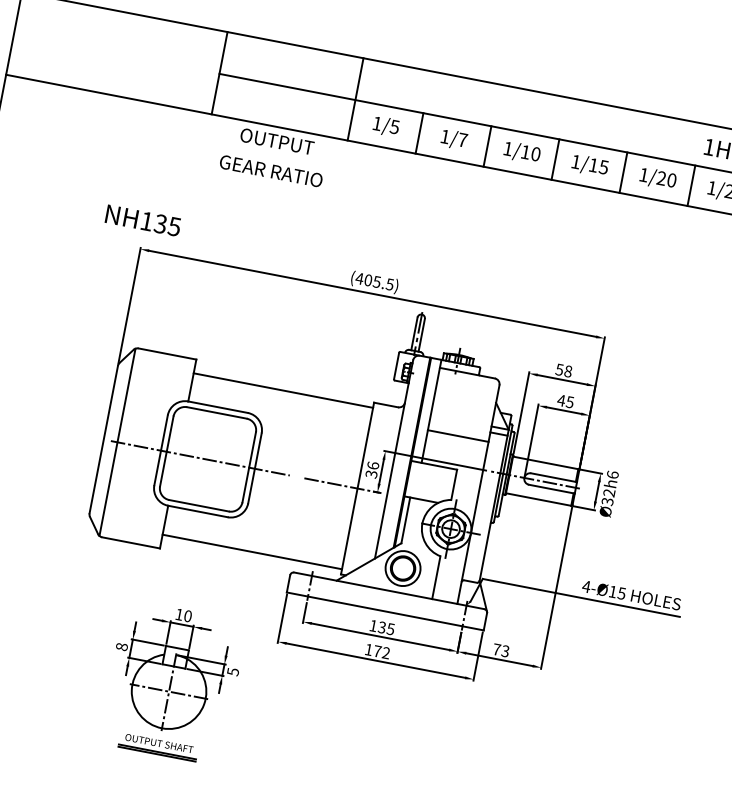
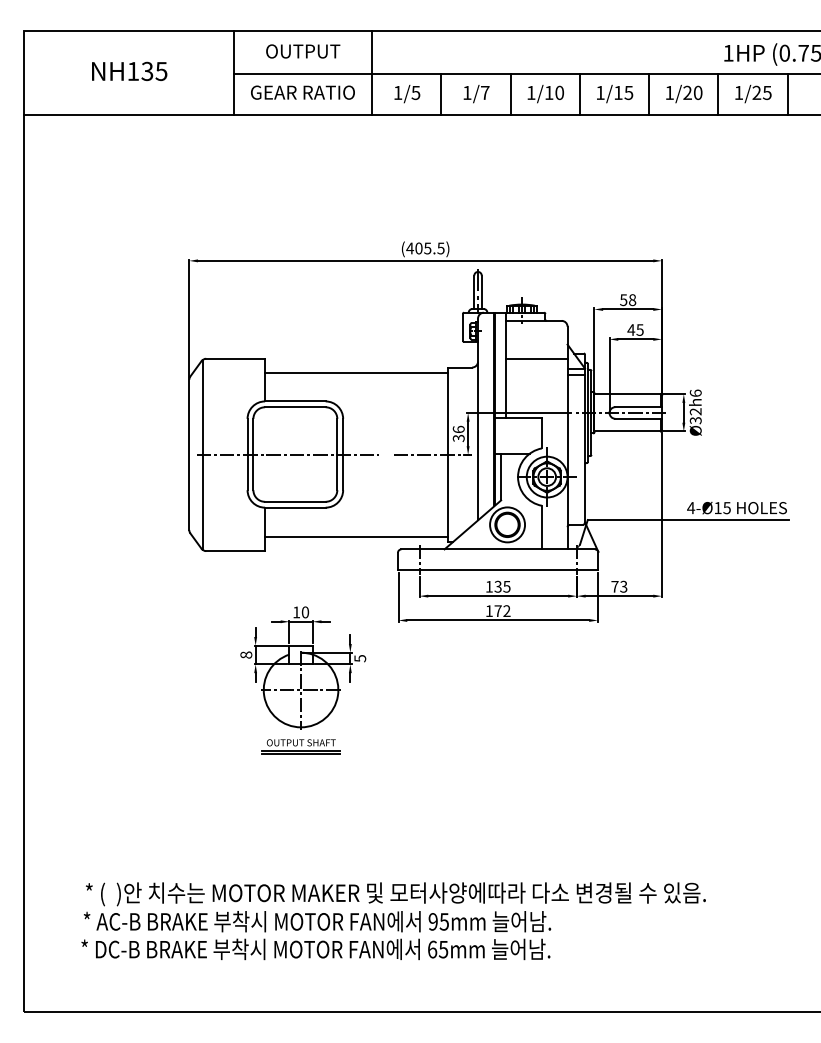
text: (277, 141) -> (303, 51), moved
text: (270, 170) -> (302, 92), moved
text: (143, 219) -> (129, 70), moved
line: (458, 436) -> (536, 359), moved

